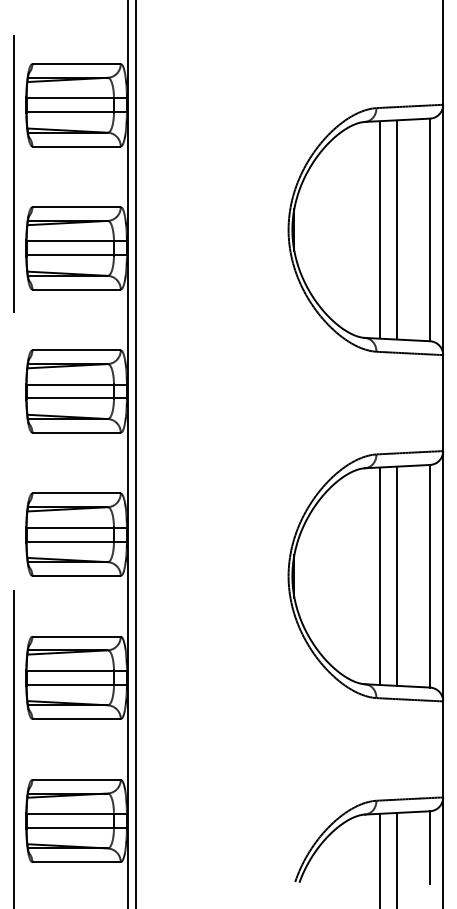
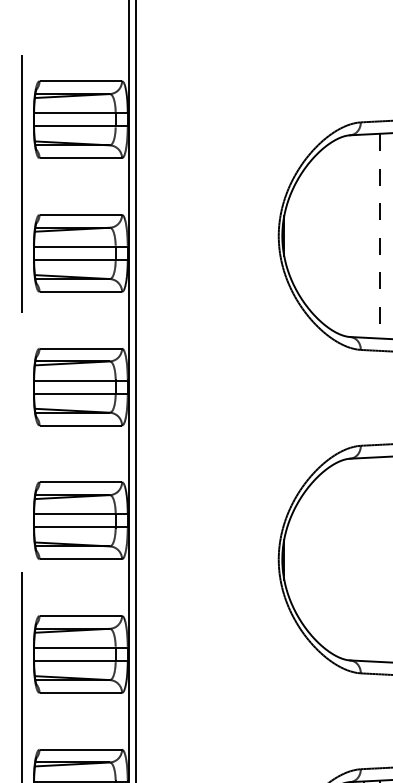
line: (379, 229) -> (363, 235), removed
line: (397, 230) -> (380, 236), solid -> dashed
line: (379, 575) -> (363, 558), removed
line: (397, 576) -> (380, 559), removed

